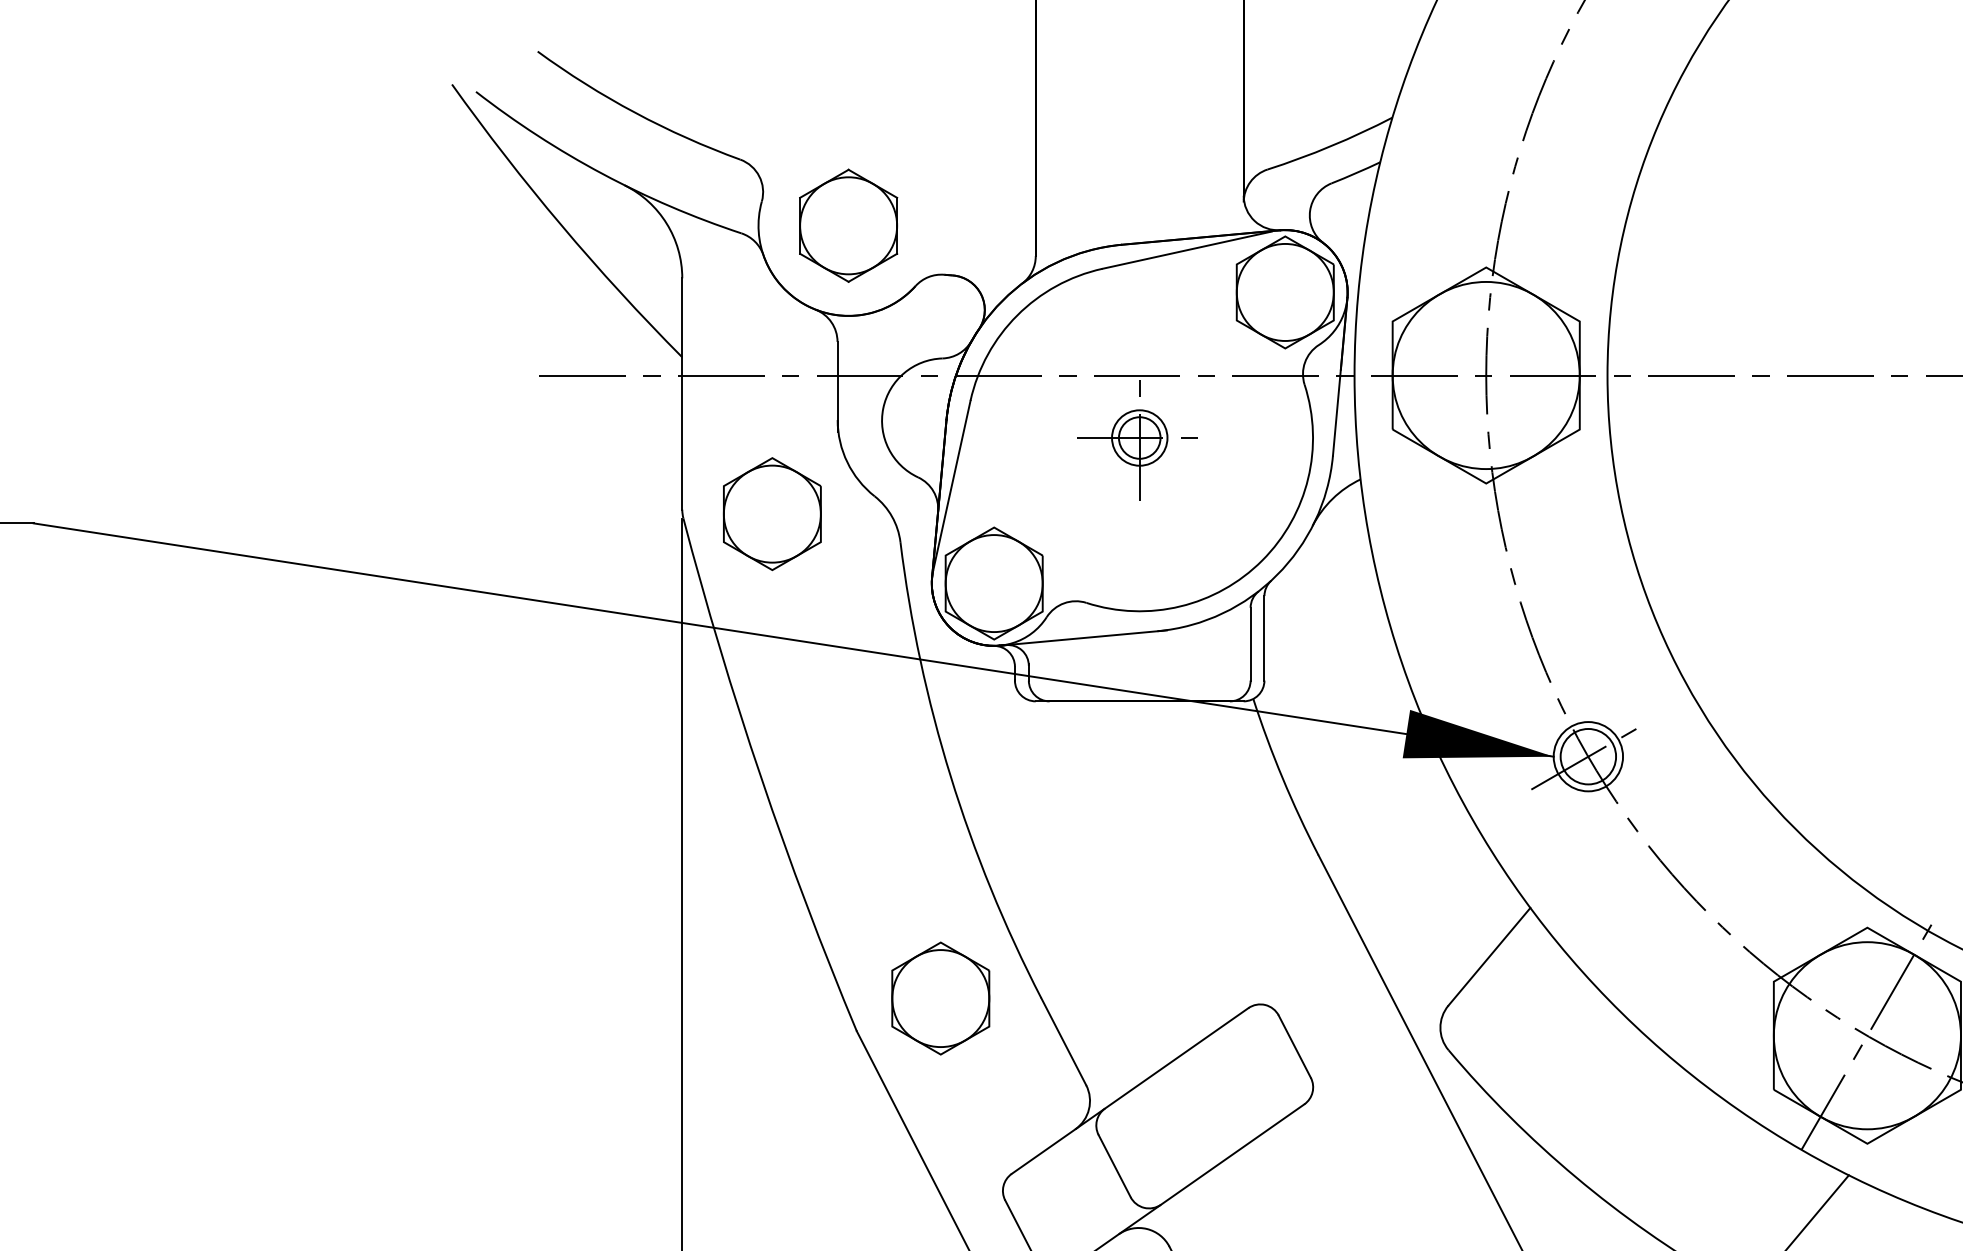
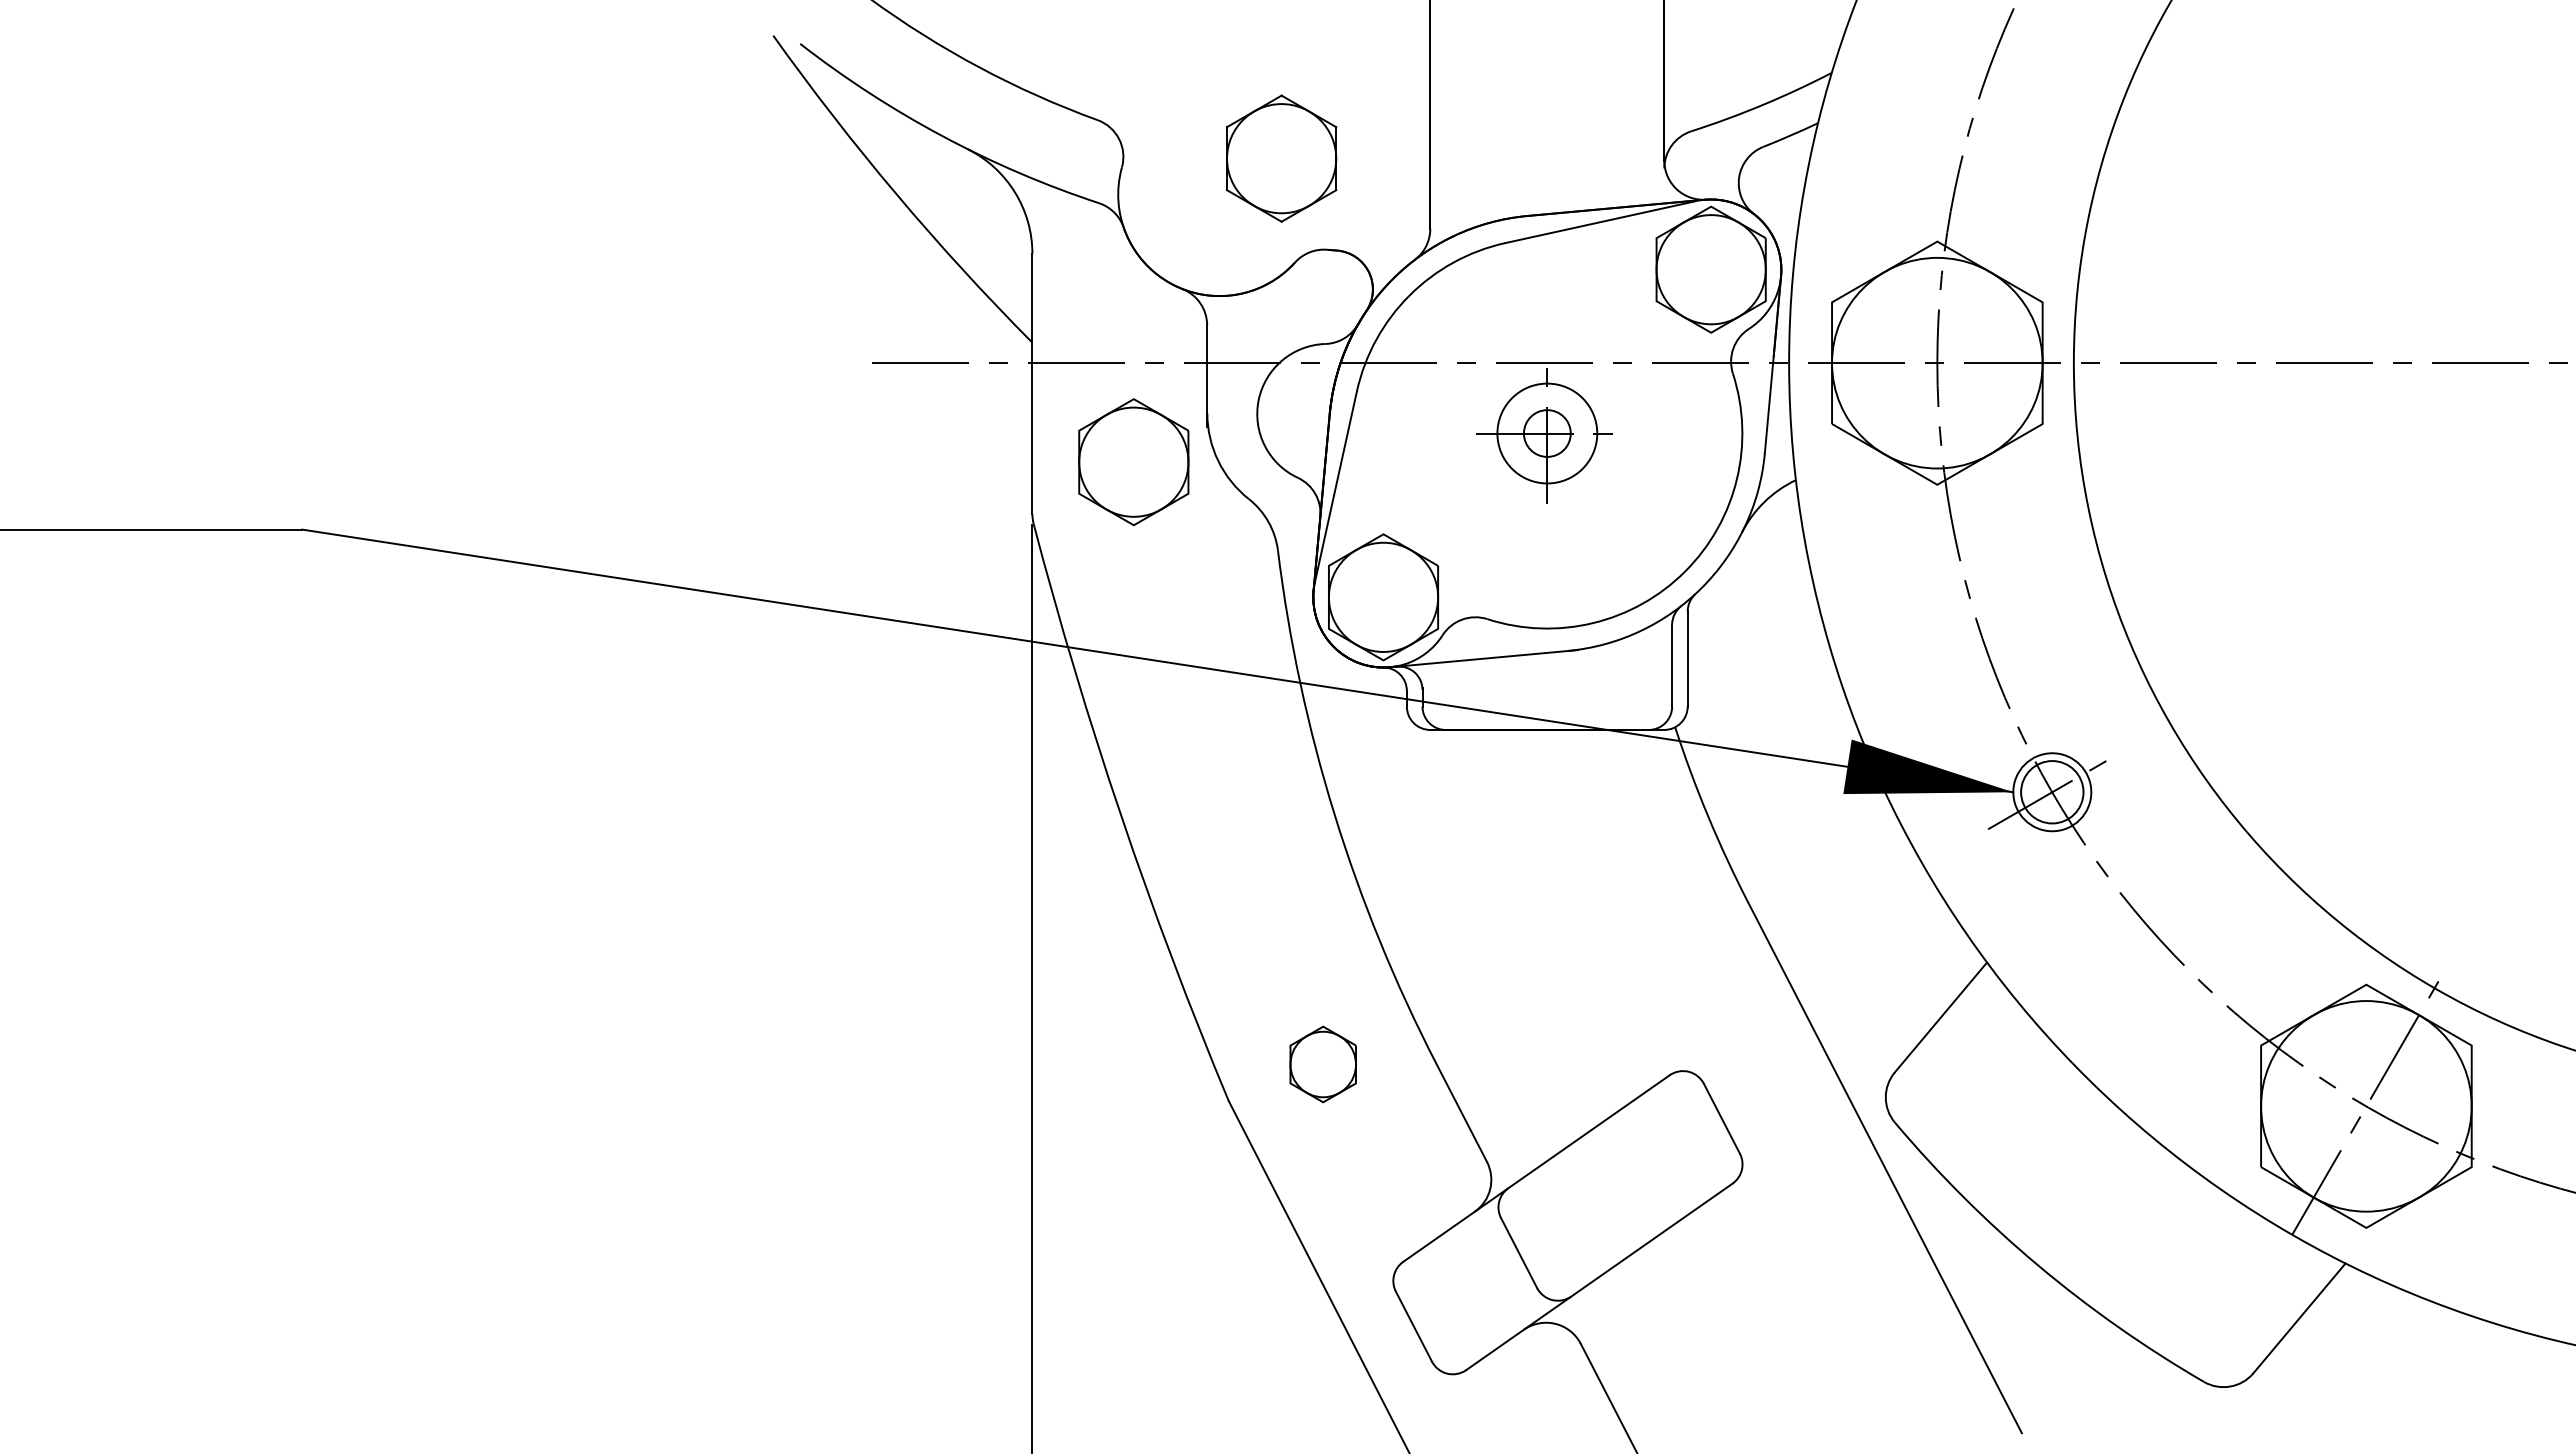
part: (848, 225) -> (1281, 158), moved
circle: (1139, 437) -> (1547, 433), size x1.6
part: (772, 514) -> (1133, 462), moved
part: (940, 998) -> (1322, 1064), size x0.6

